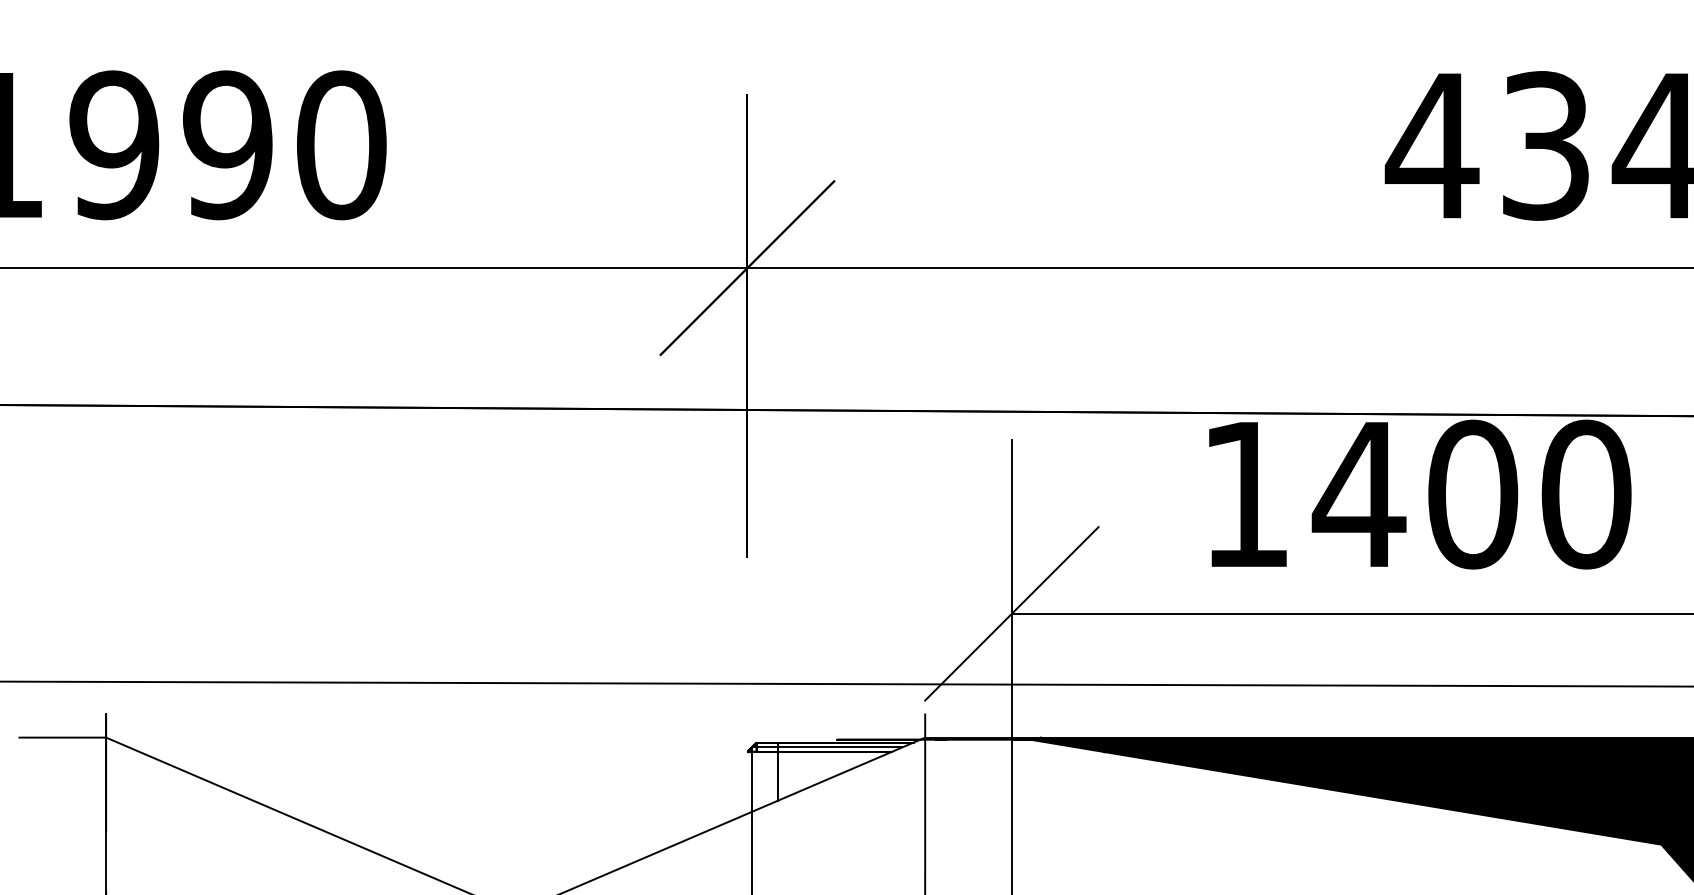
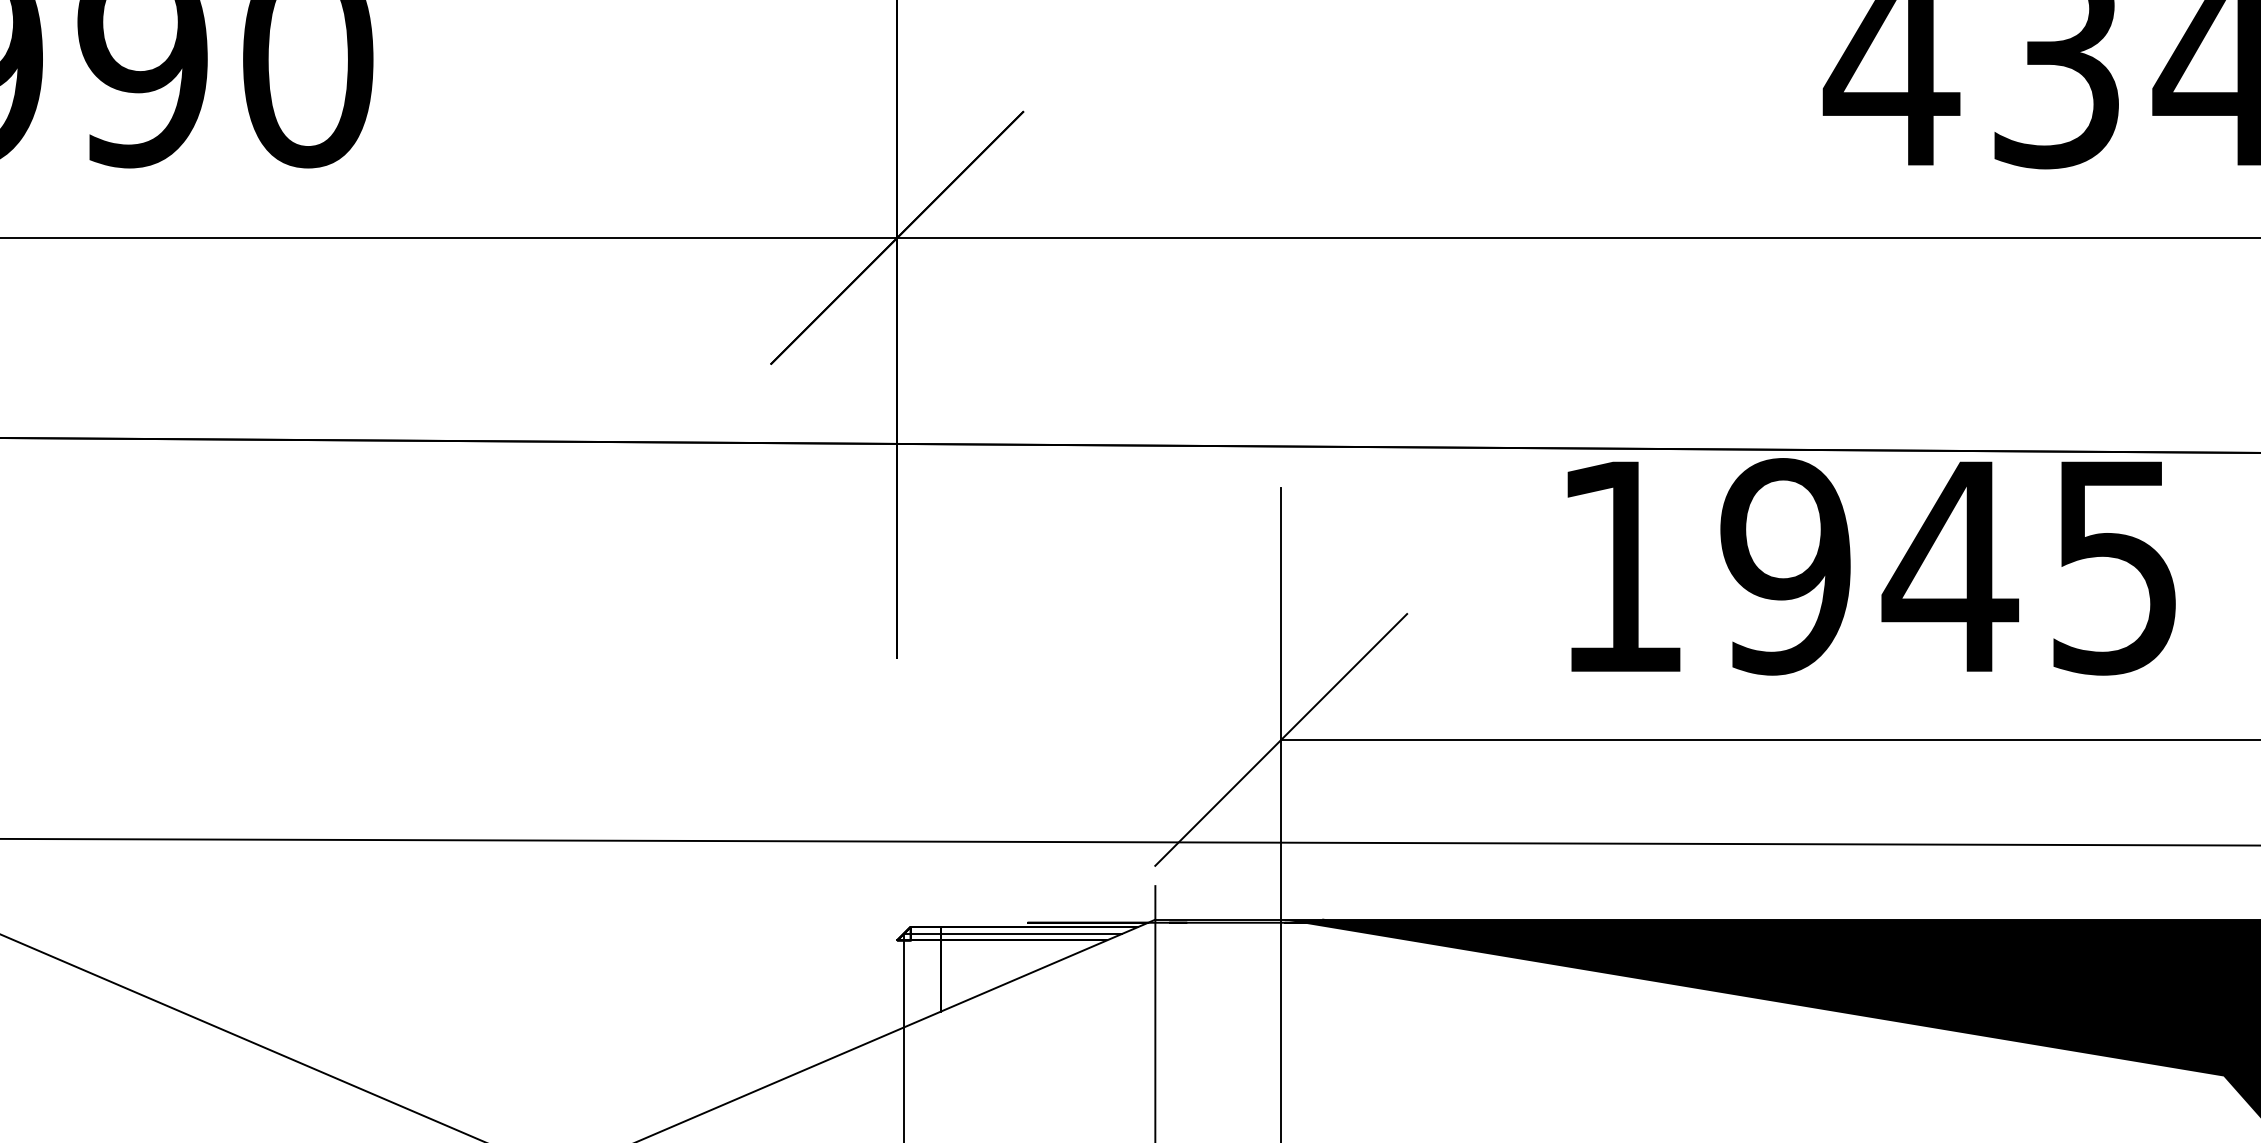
text: (1471, 494) -> (1948, 566), 1400 -> 1945

